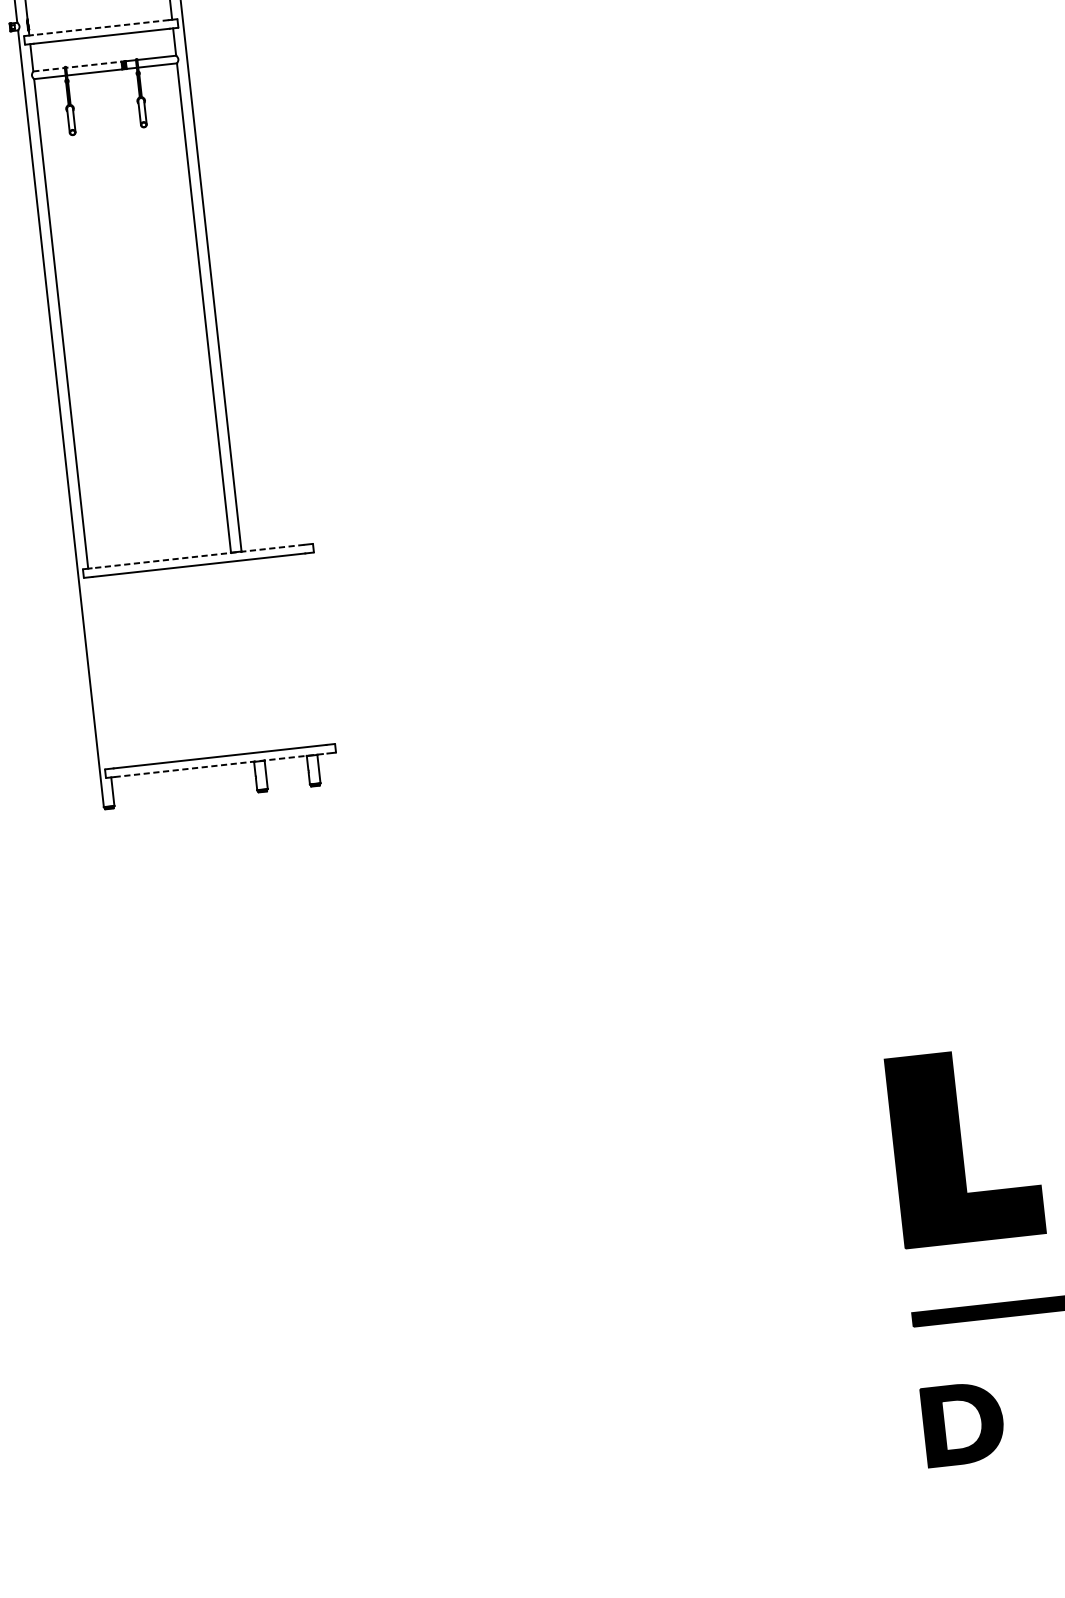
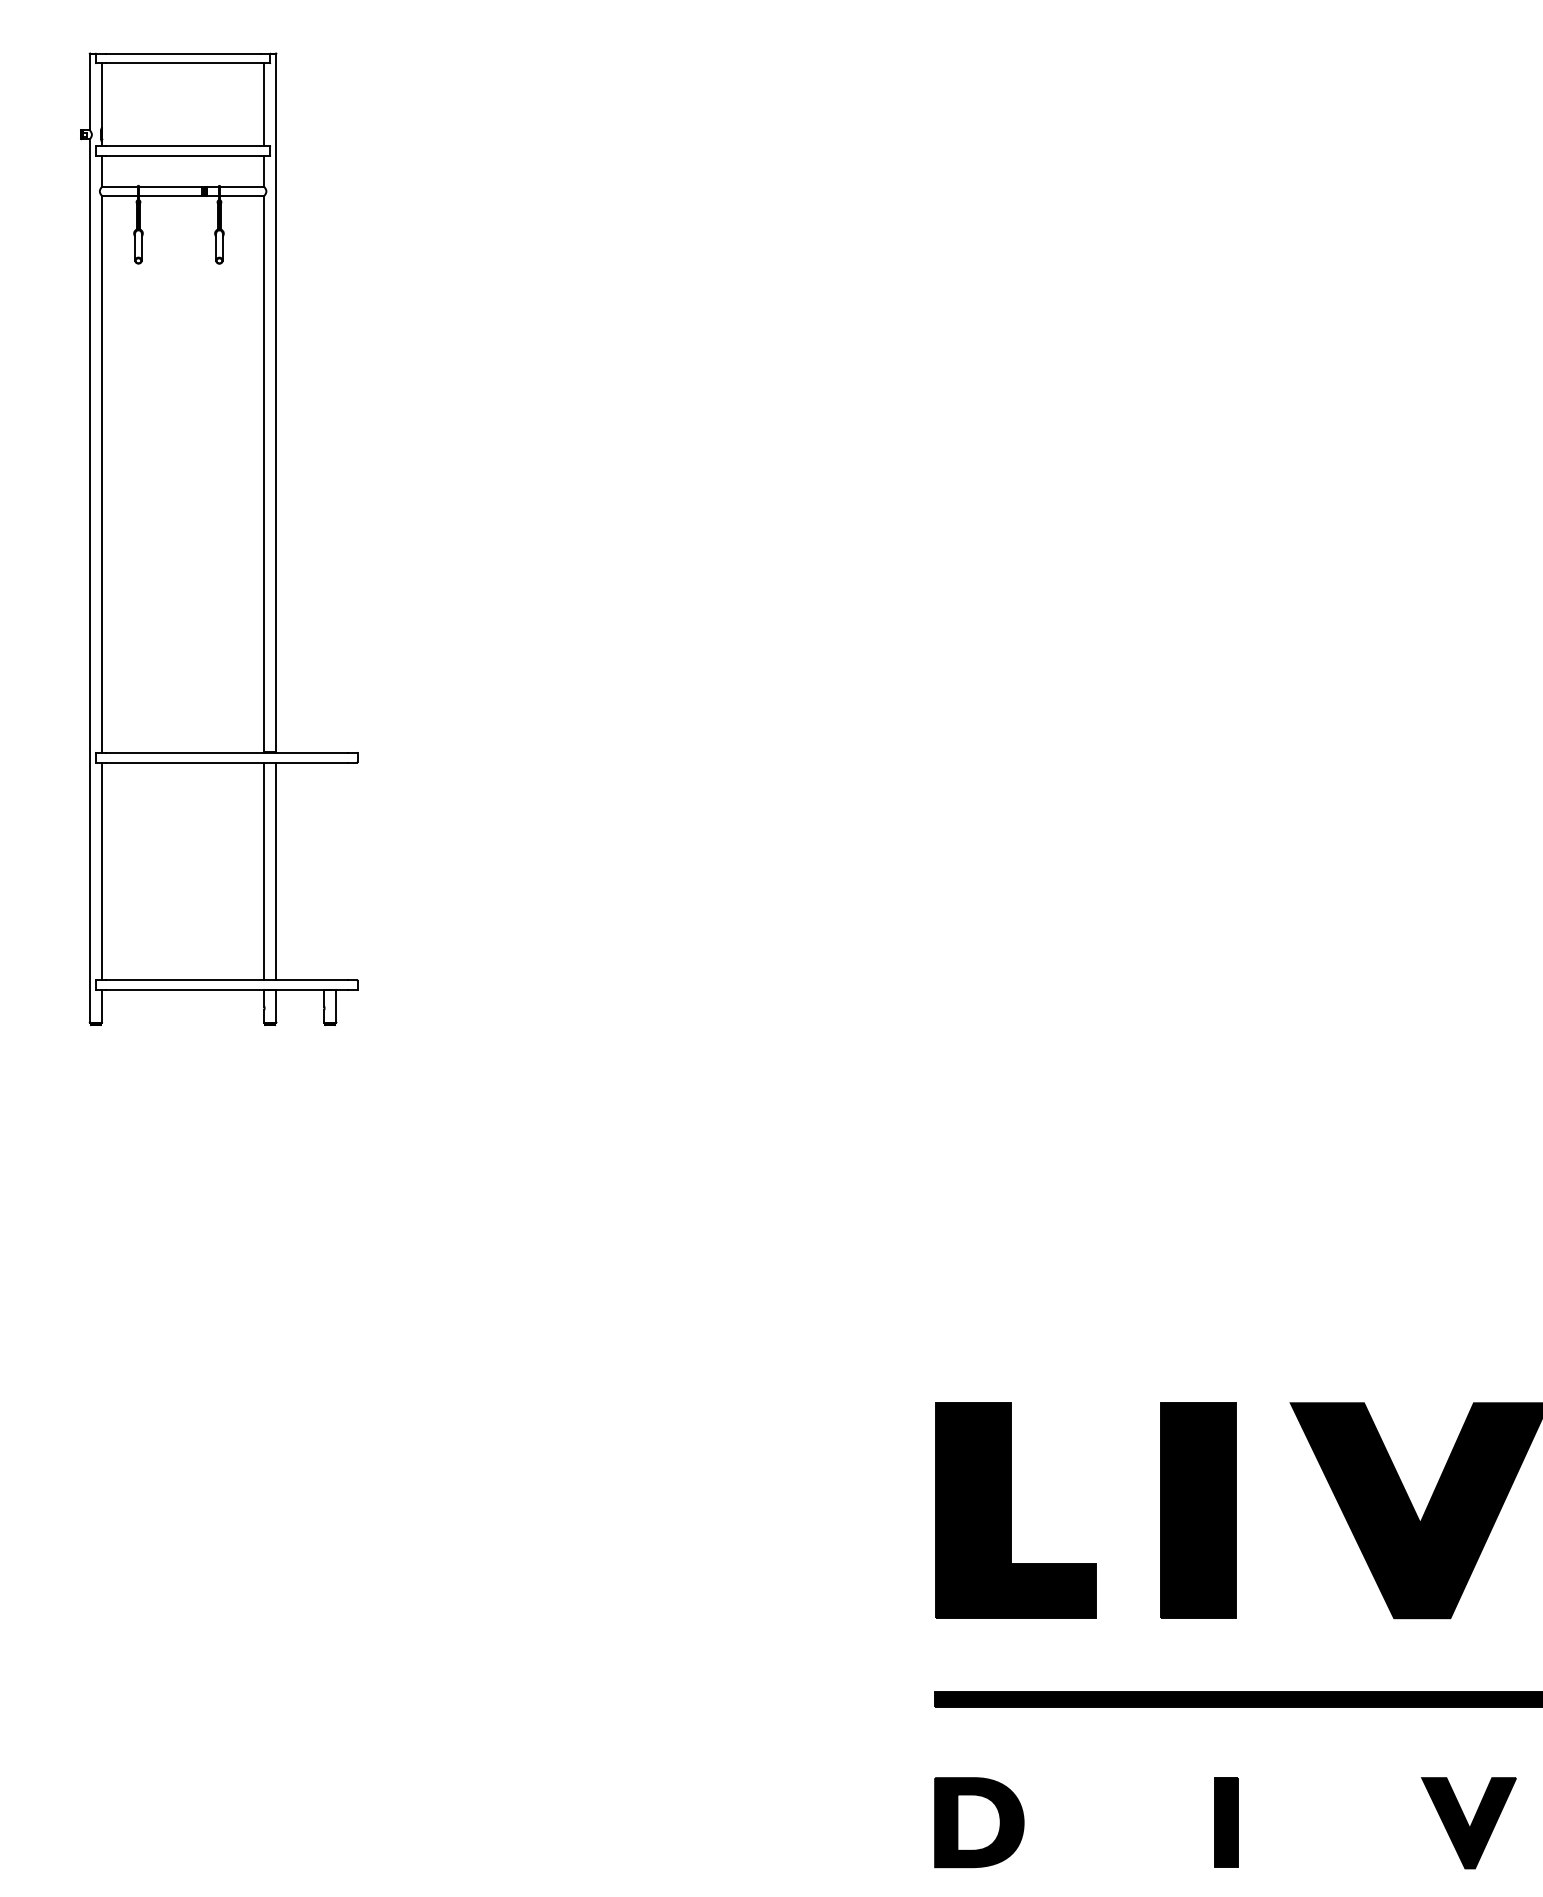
line: (100, 27) -> (182, 146), dashed -> solid
line: (77, 66) -> (152, 187), dashed -> solid
line: (197, 556) -> (226, 752), dashed -> solid
line: (253, 656) -> (276, 871), added
line: (242, 657) -> (264, 871), added
line: (99, 673) -> (101, 871), added
line: (221, 765) -> (227, 990), dashed -> solid

